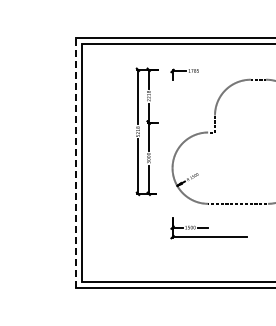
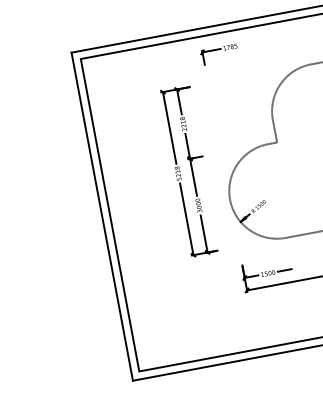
part: (184, 74) -> (219, 54), moved
part: (146, 131) -> (189, 171), moved
line: (76, 163) -> (102, 217), dashed -> solid

